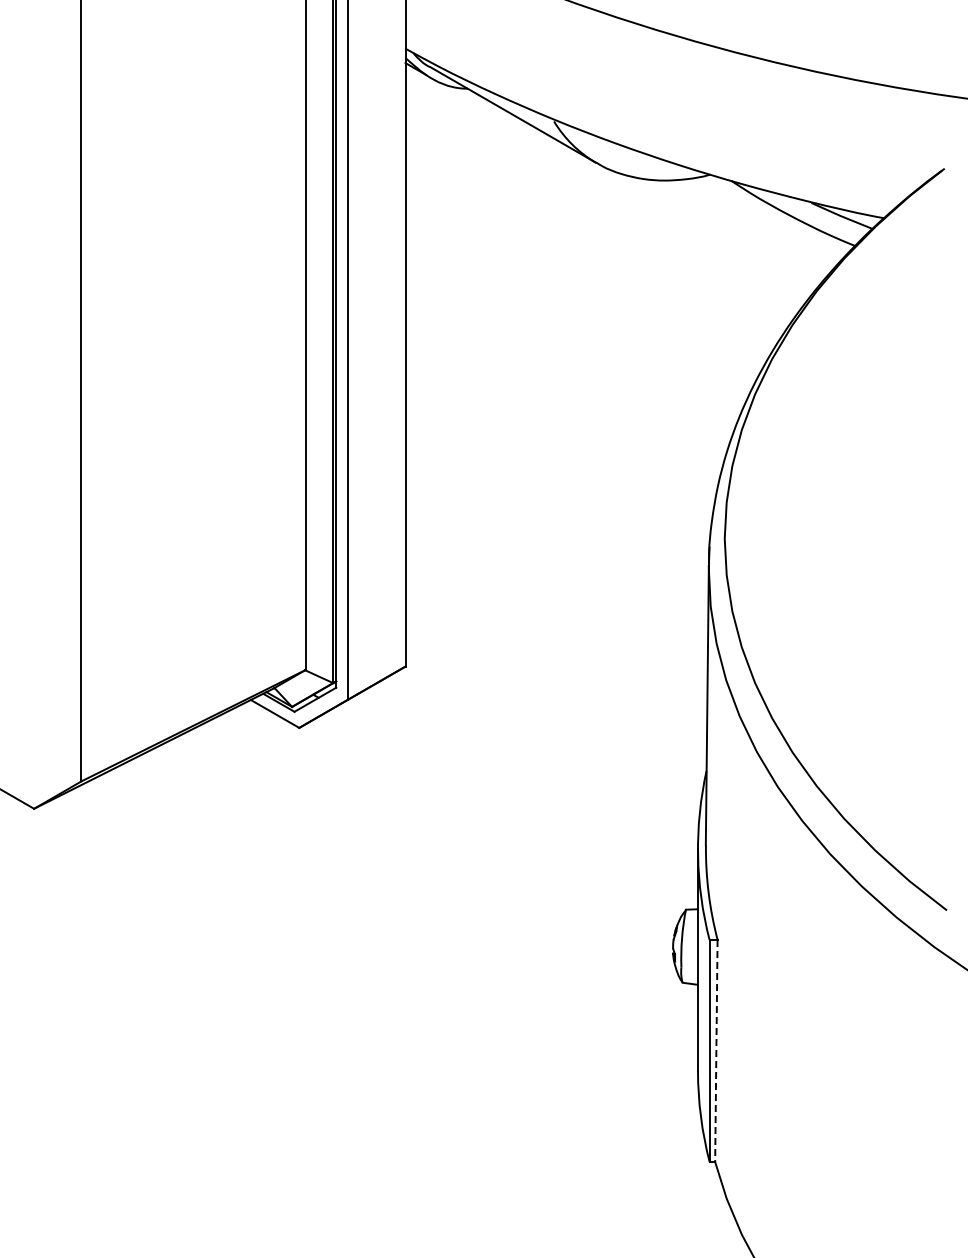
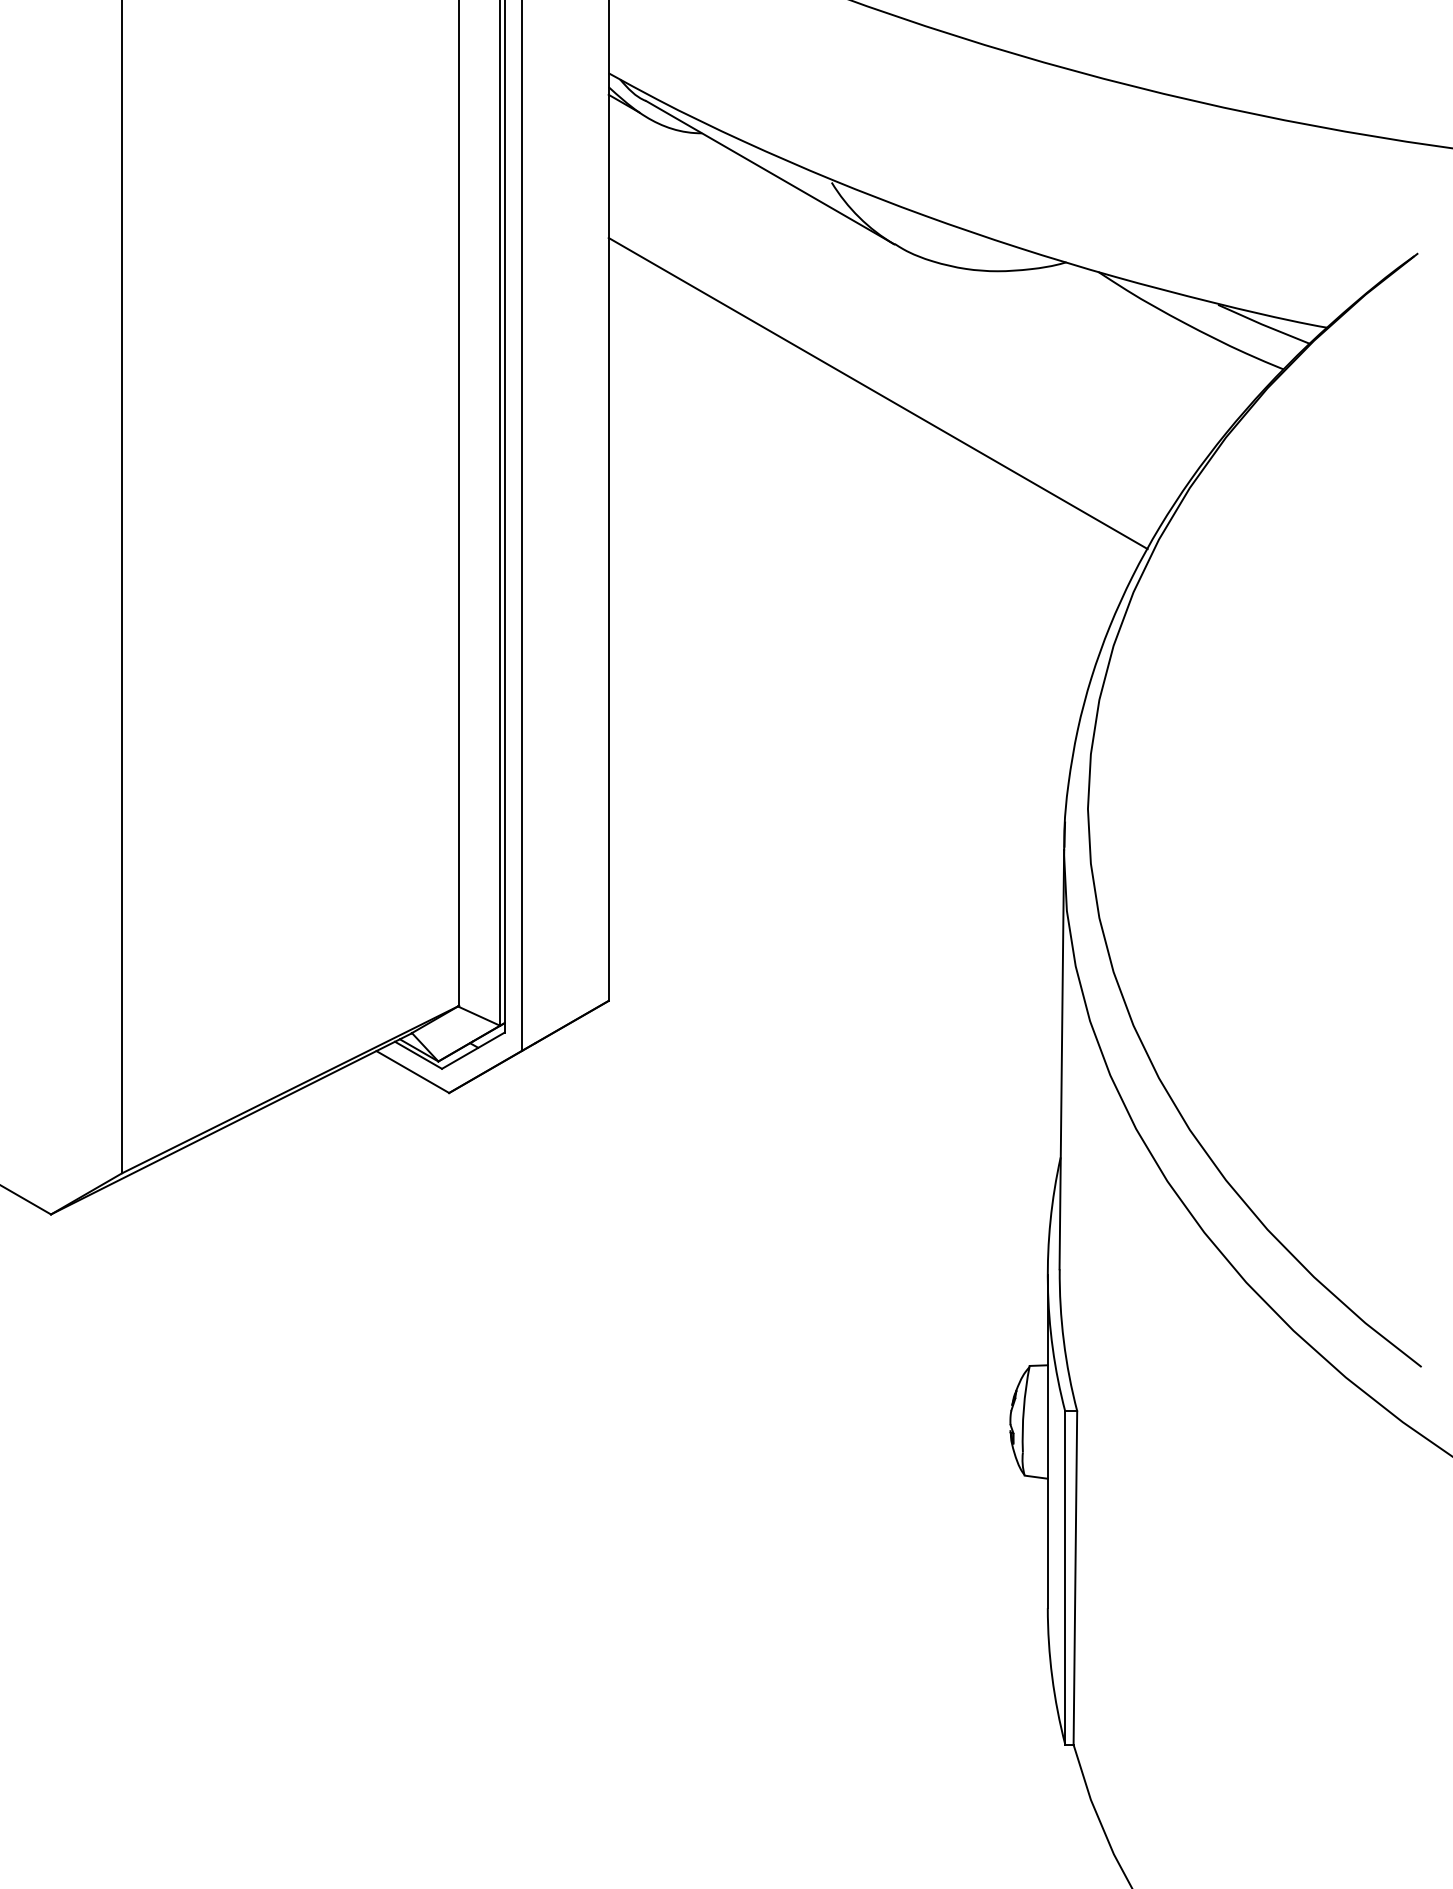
line: (584, 261) -> (877, 392), added
line: (716, 1051) -> (1075, 1578), dashed -> solid

